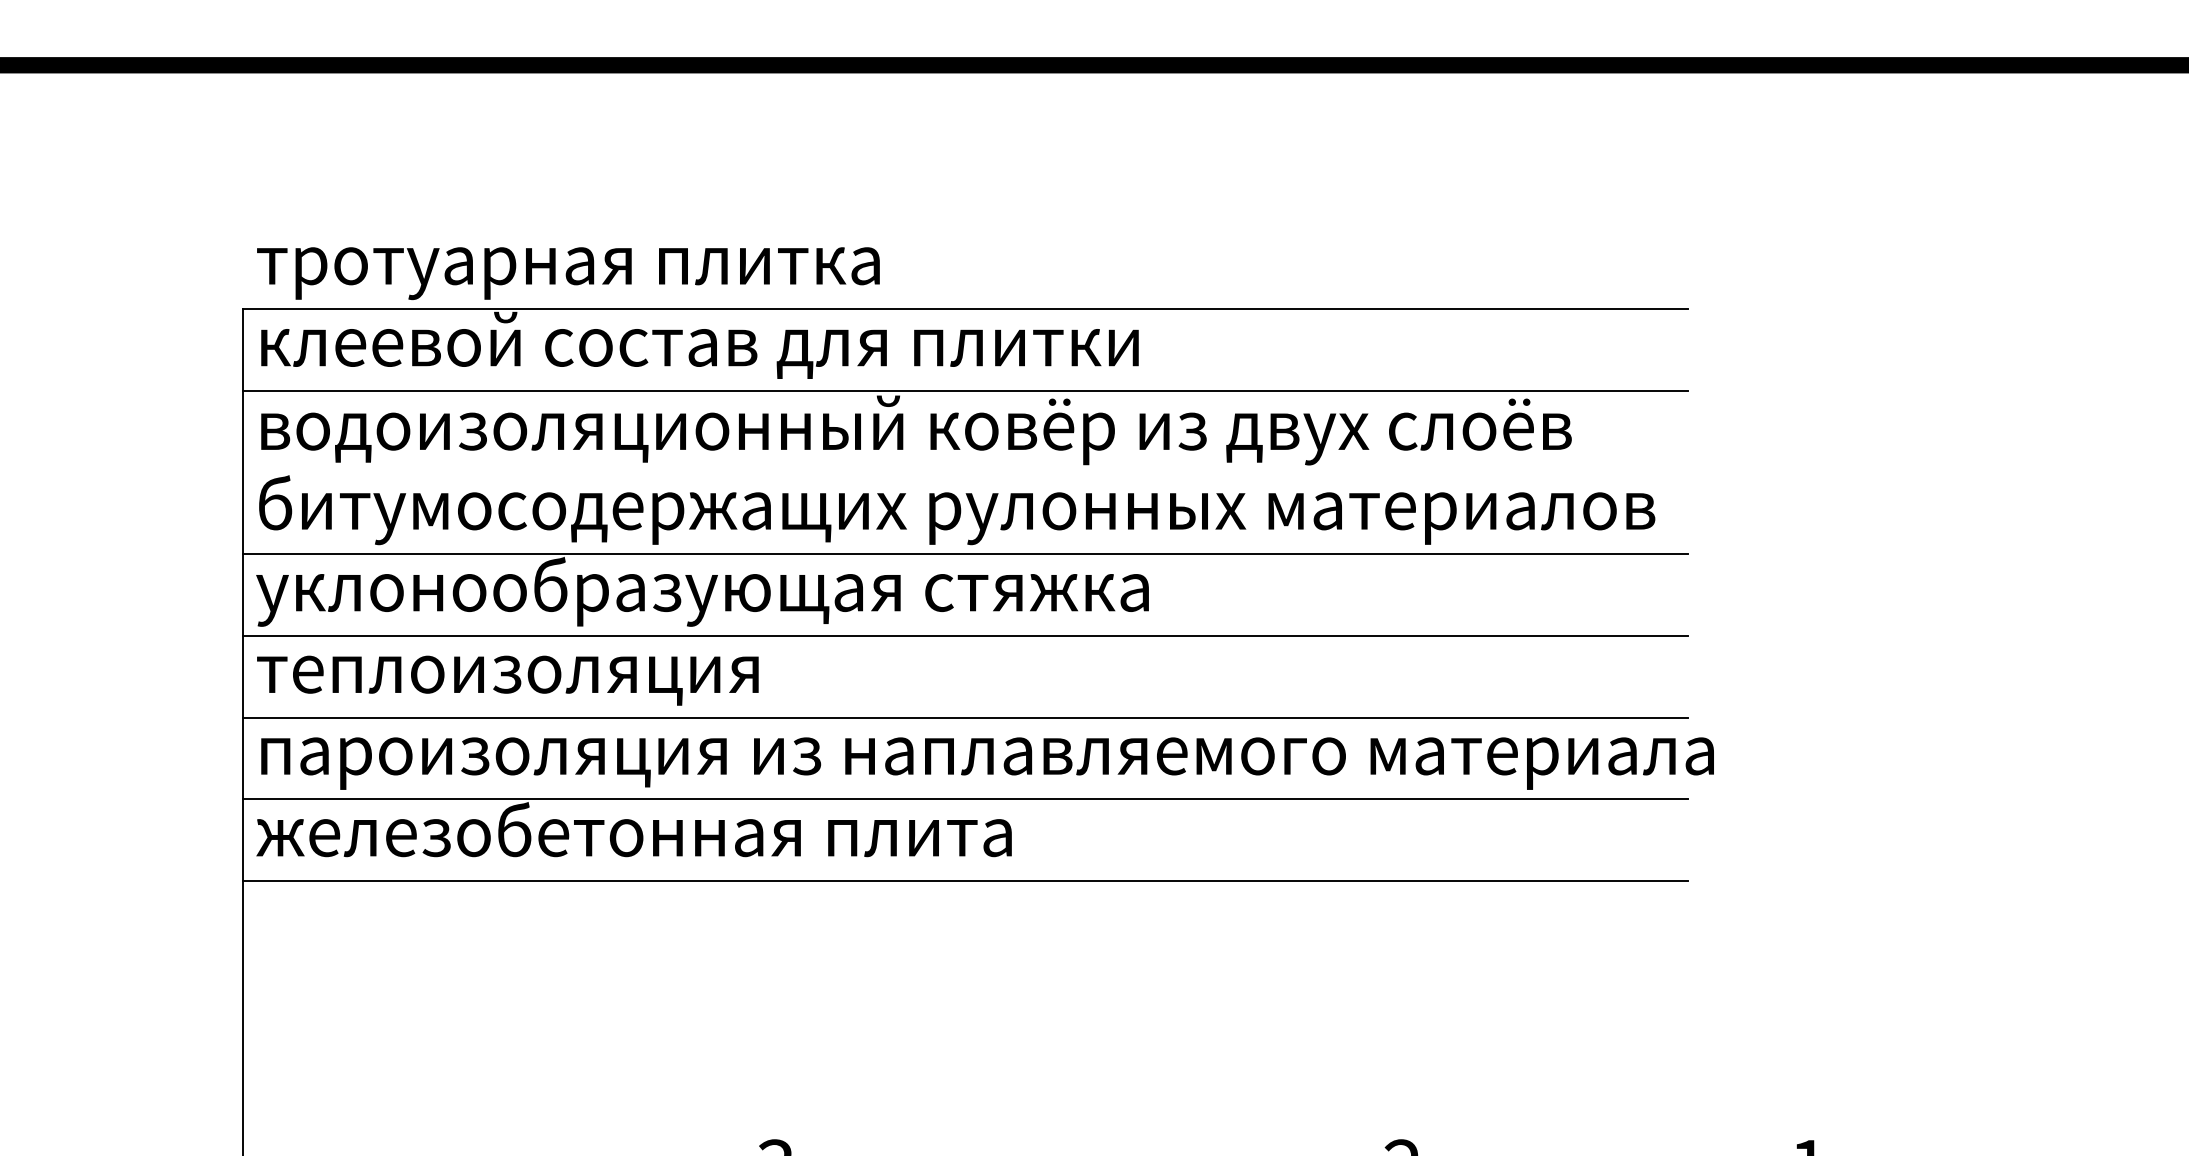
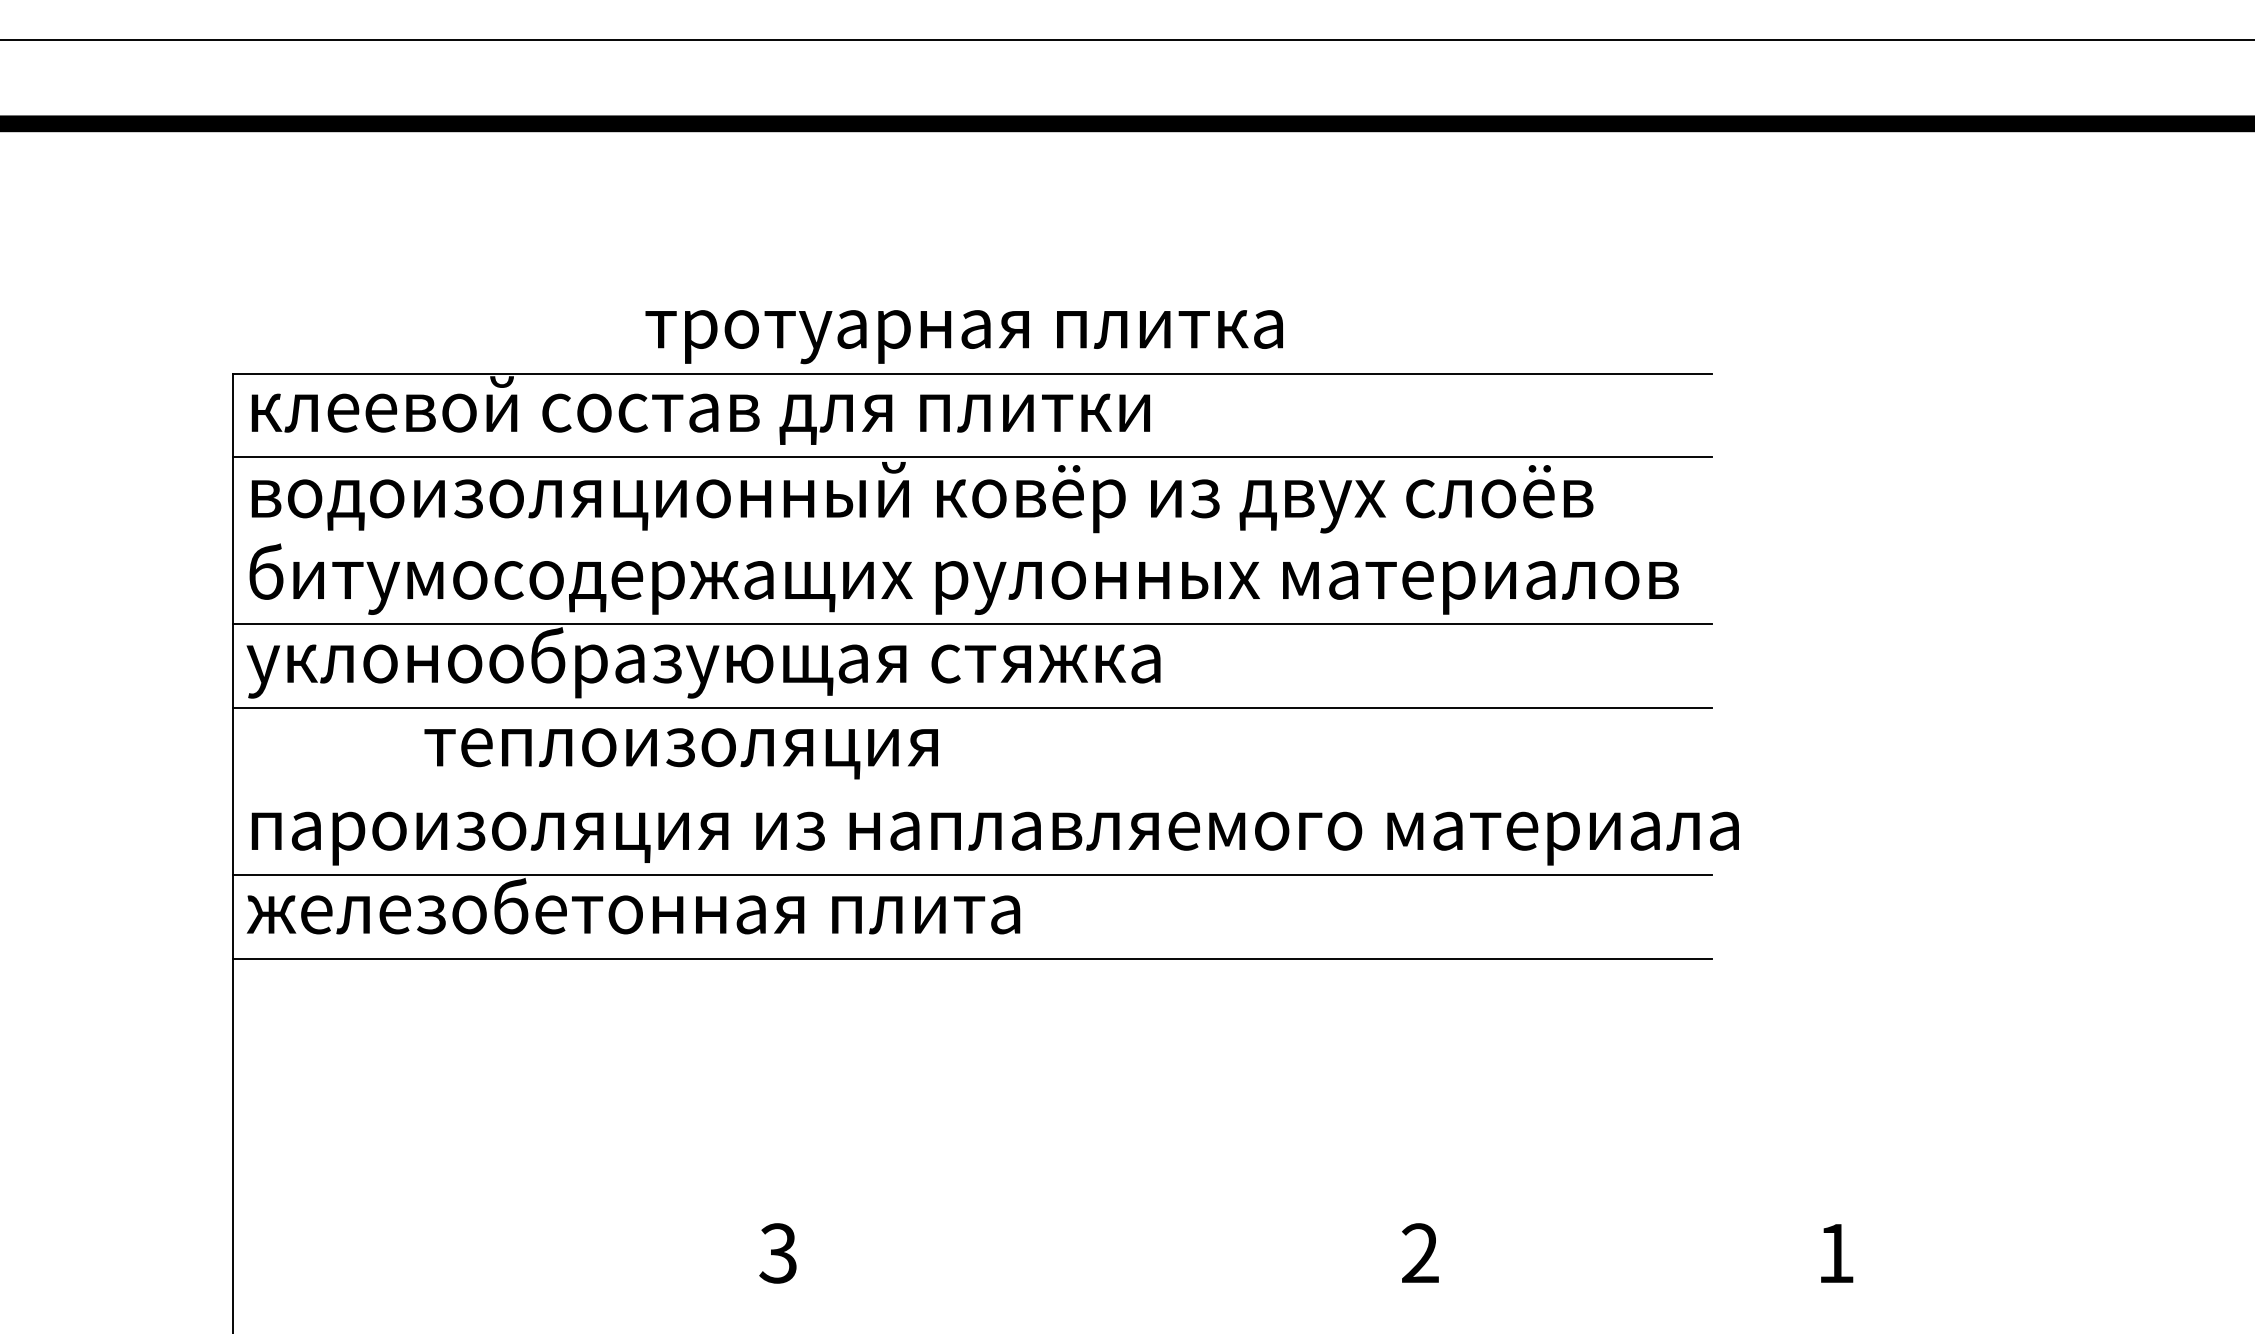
text: (567, 274) -> (963, 337), moved
text: (507, 680) -> (680, 753), moved
line: (965, 717) -> (972, 791), removed

